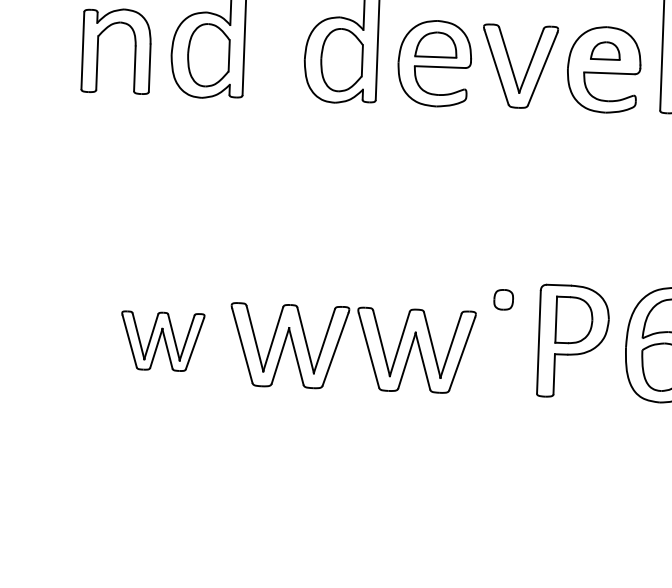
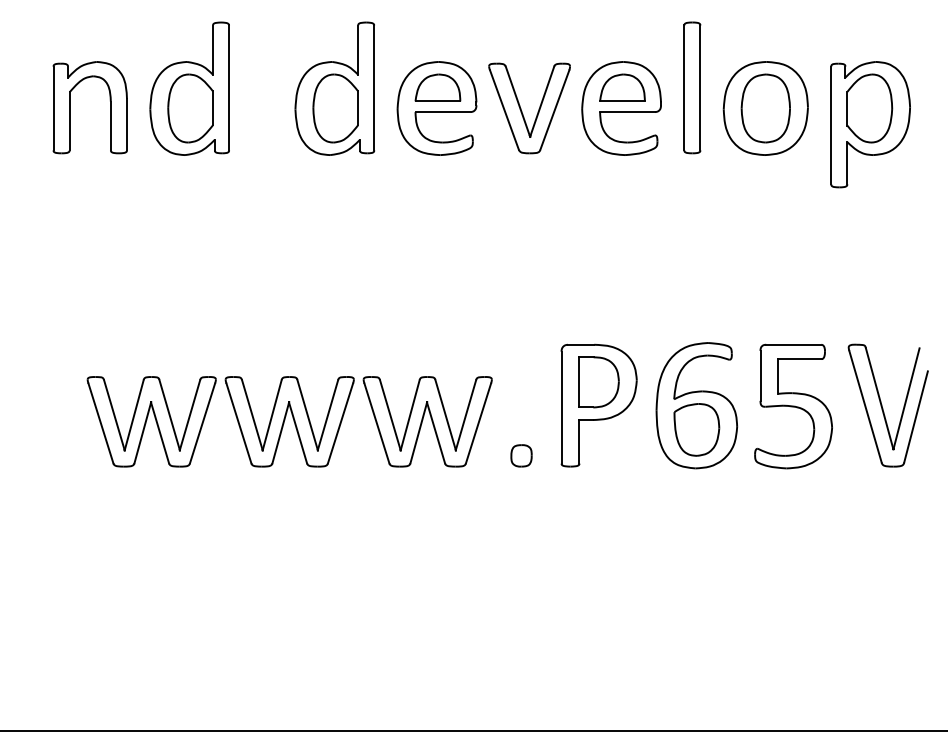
part: (605, 50) -> (622, 87), size x1.43
part: (503, 299) -> (521, 455), moved
part: (162, 341) -> (151, 421), size x1.43

